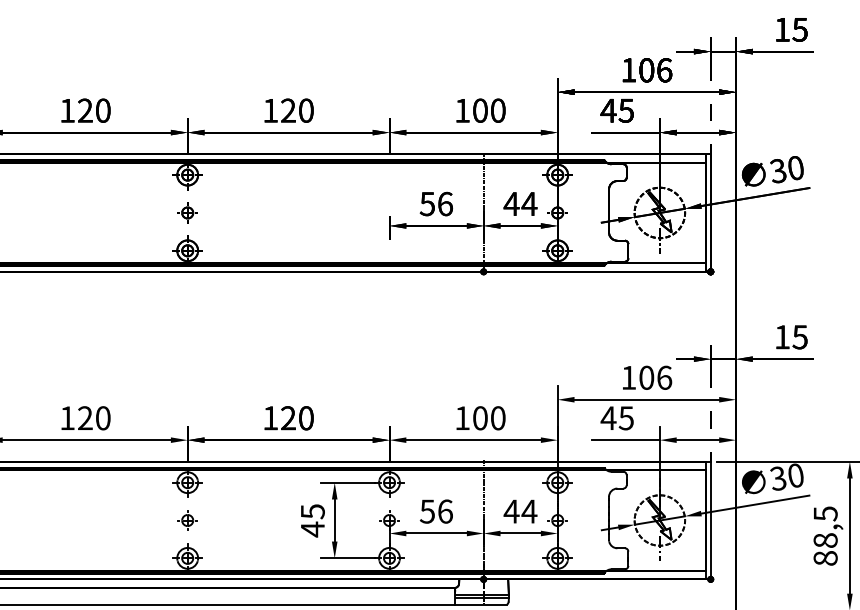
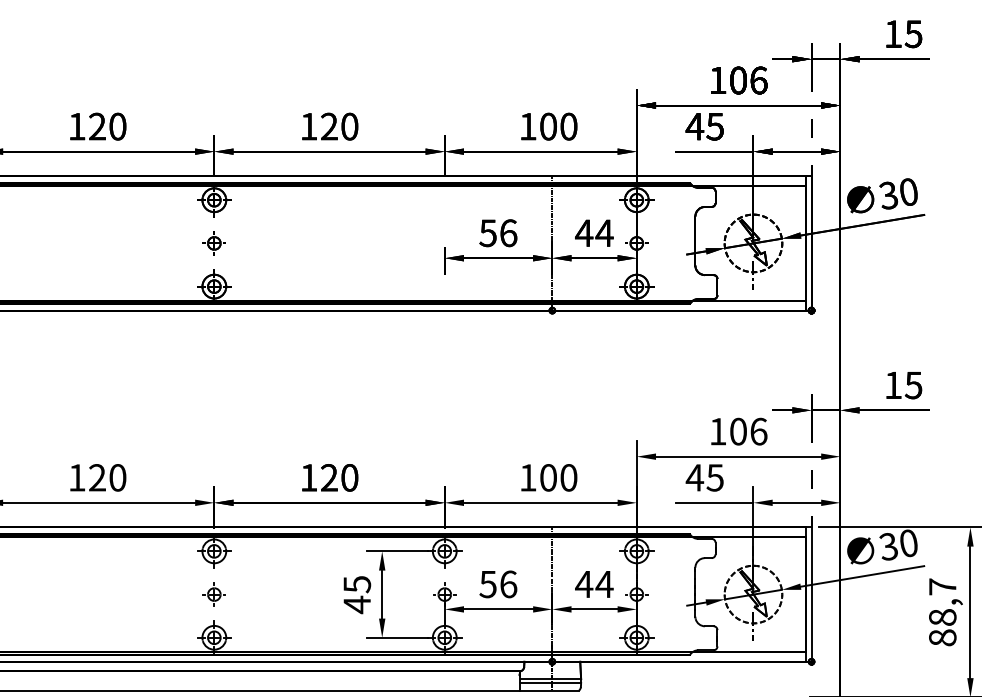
text: (825, 513) -> (942, 586), 88,5 -> 88,7

